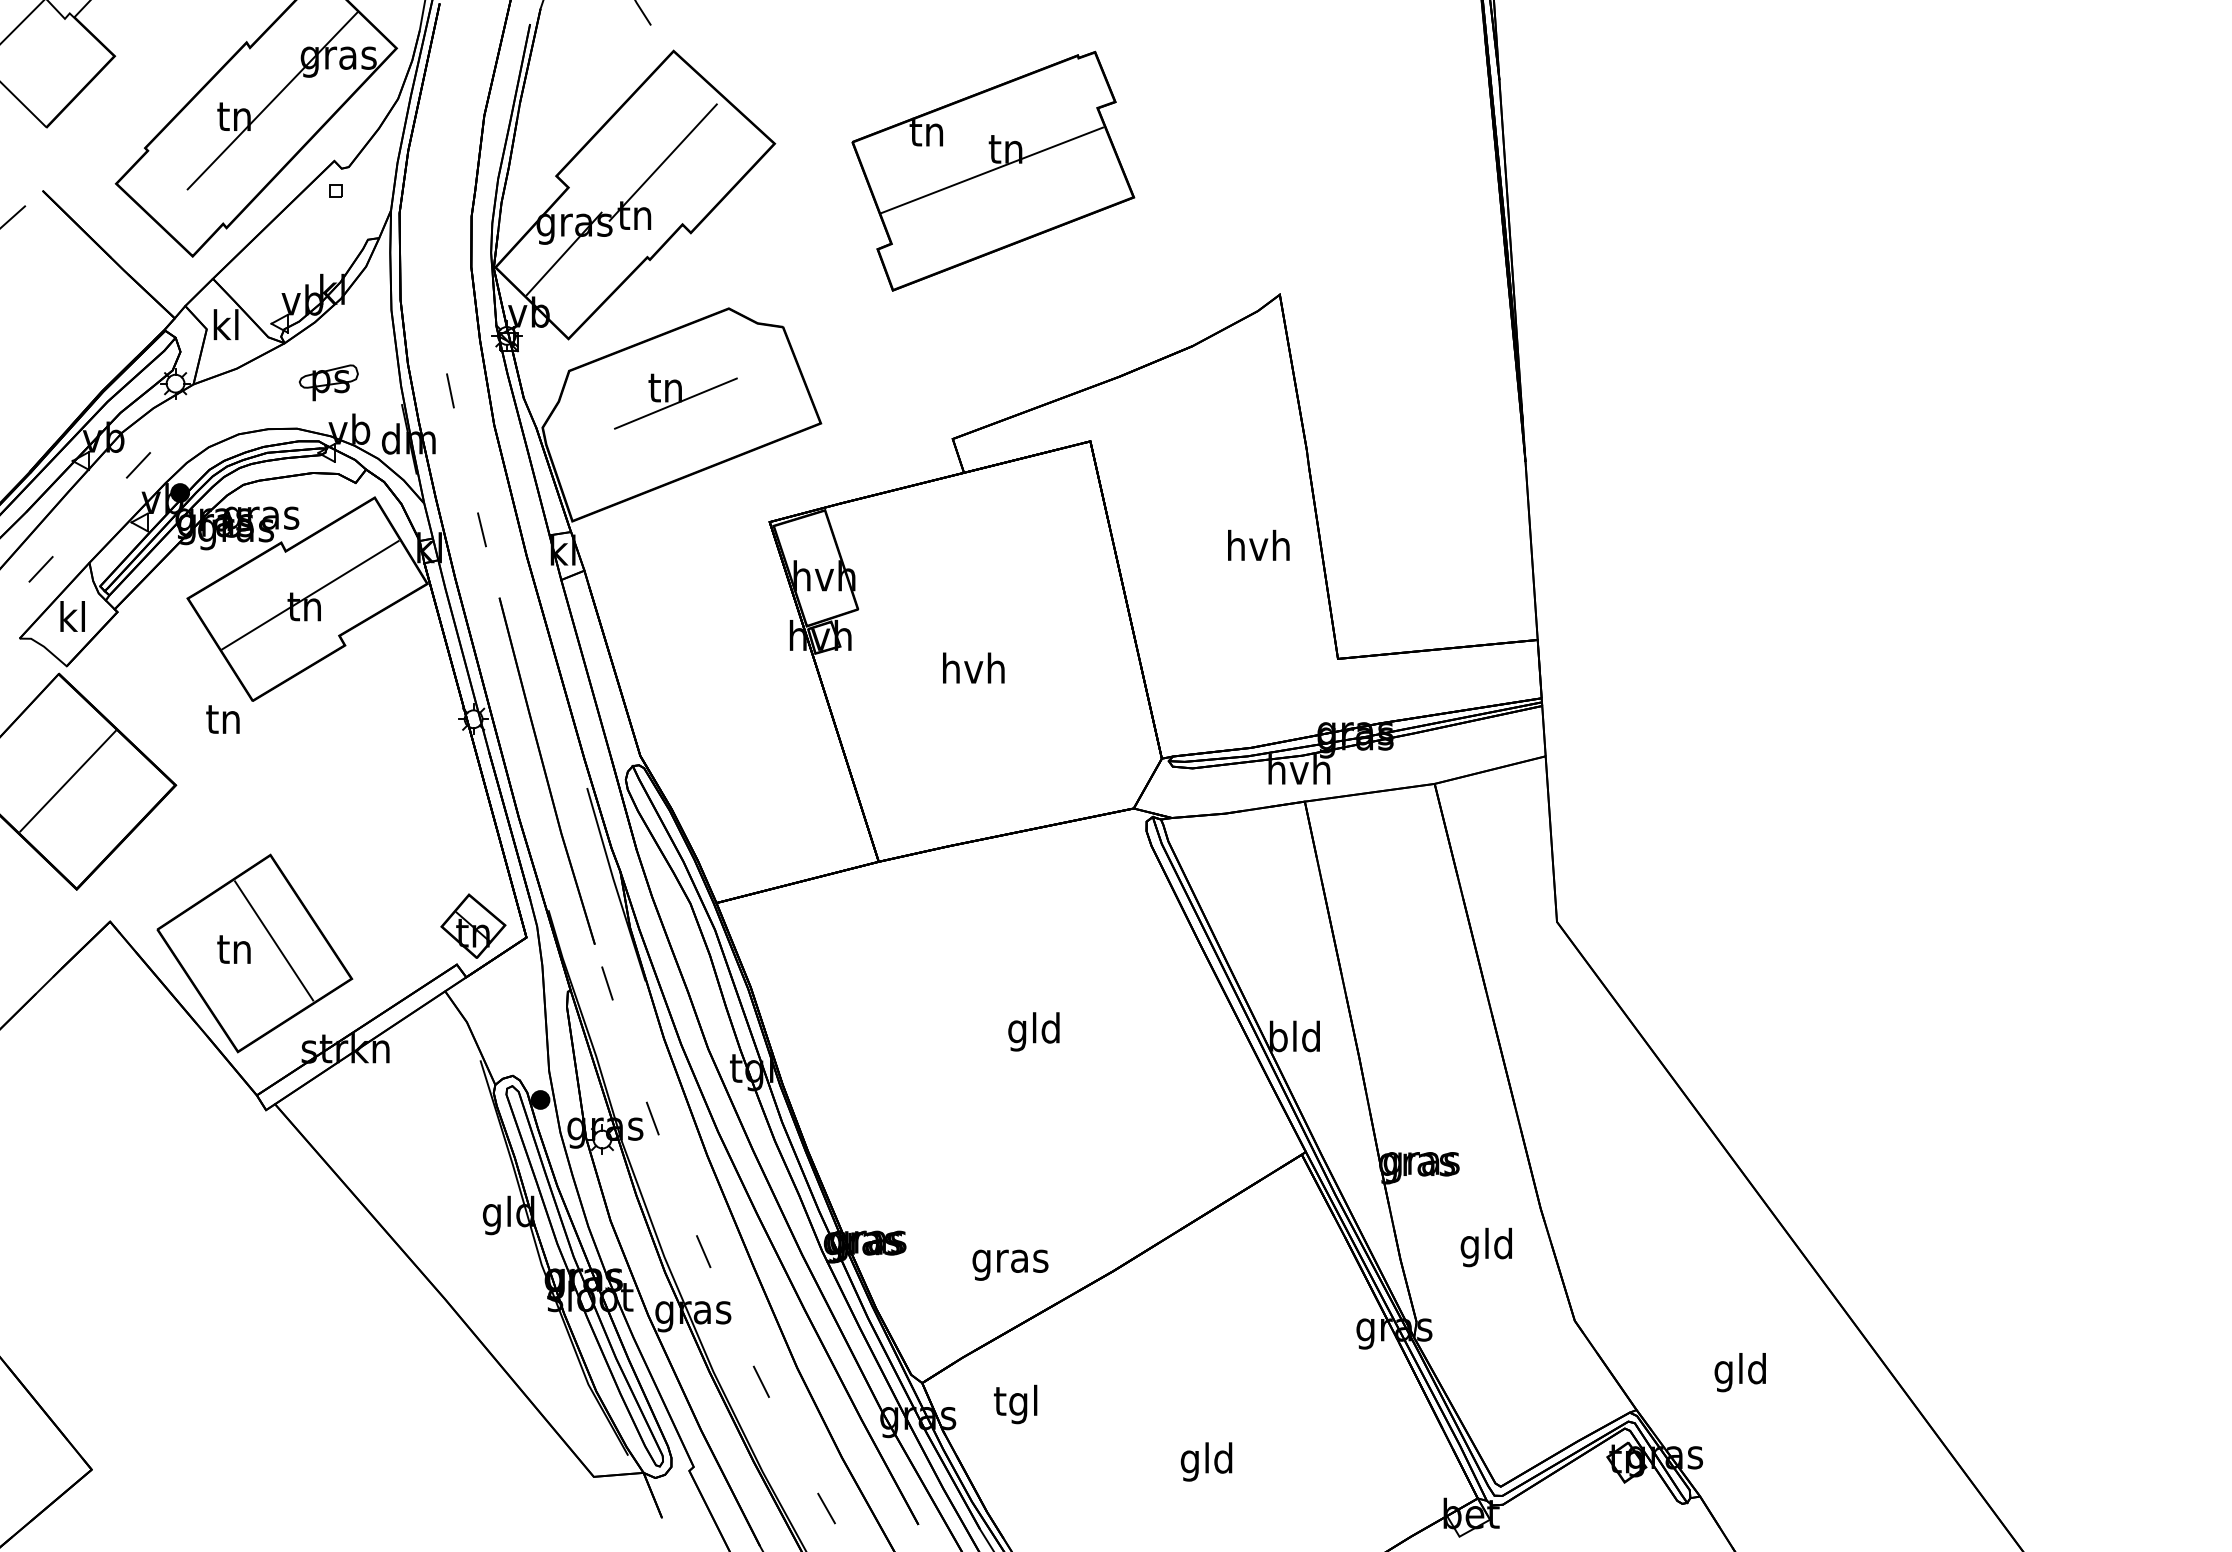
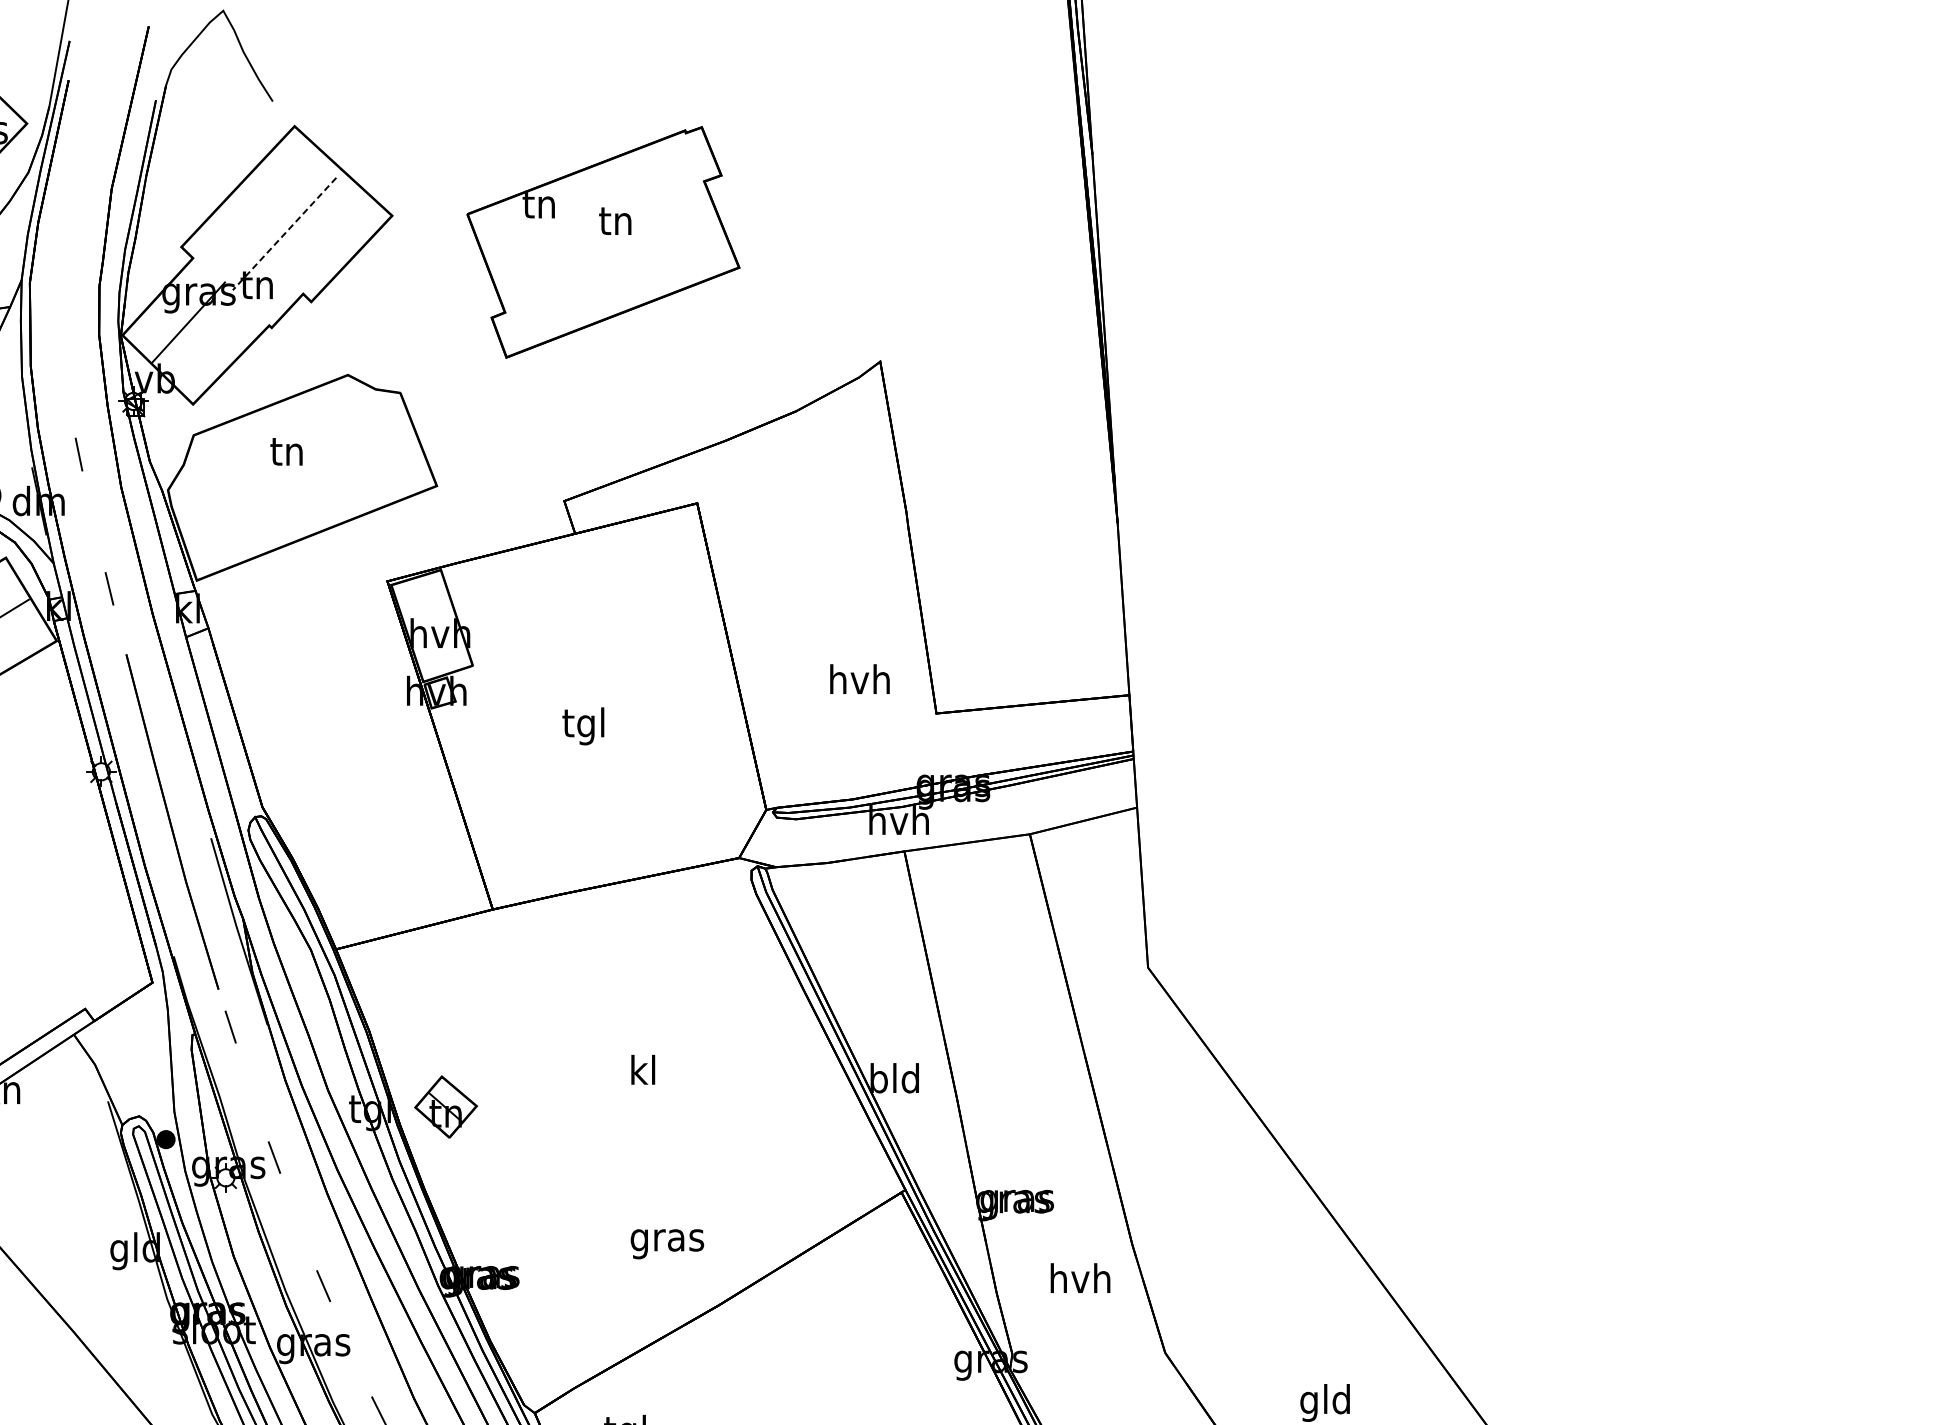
line: (662, 162) -> (283, 233), solid -> dashed
line: (991, 170) -> (601, 241), removed
line: (675, 403) -> (296, 466), removed
text: (1258, 544) -> (859, 678), moved
text: (973, 671) -> (584, 725), hvh -> tgl
part: (473, 925) -> (446, 1106), moved
text: (1033, 1031) -> (642, 1073), gld -> kl
text: (1486, 1247) -> (1079, 1282), gld -> hvh
text: (1010, 1264) -> (667, 1243), moved

